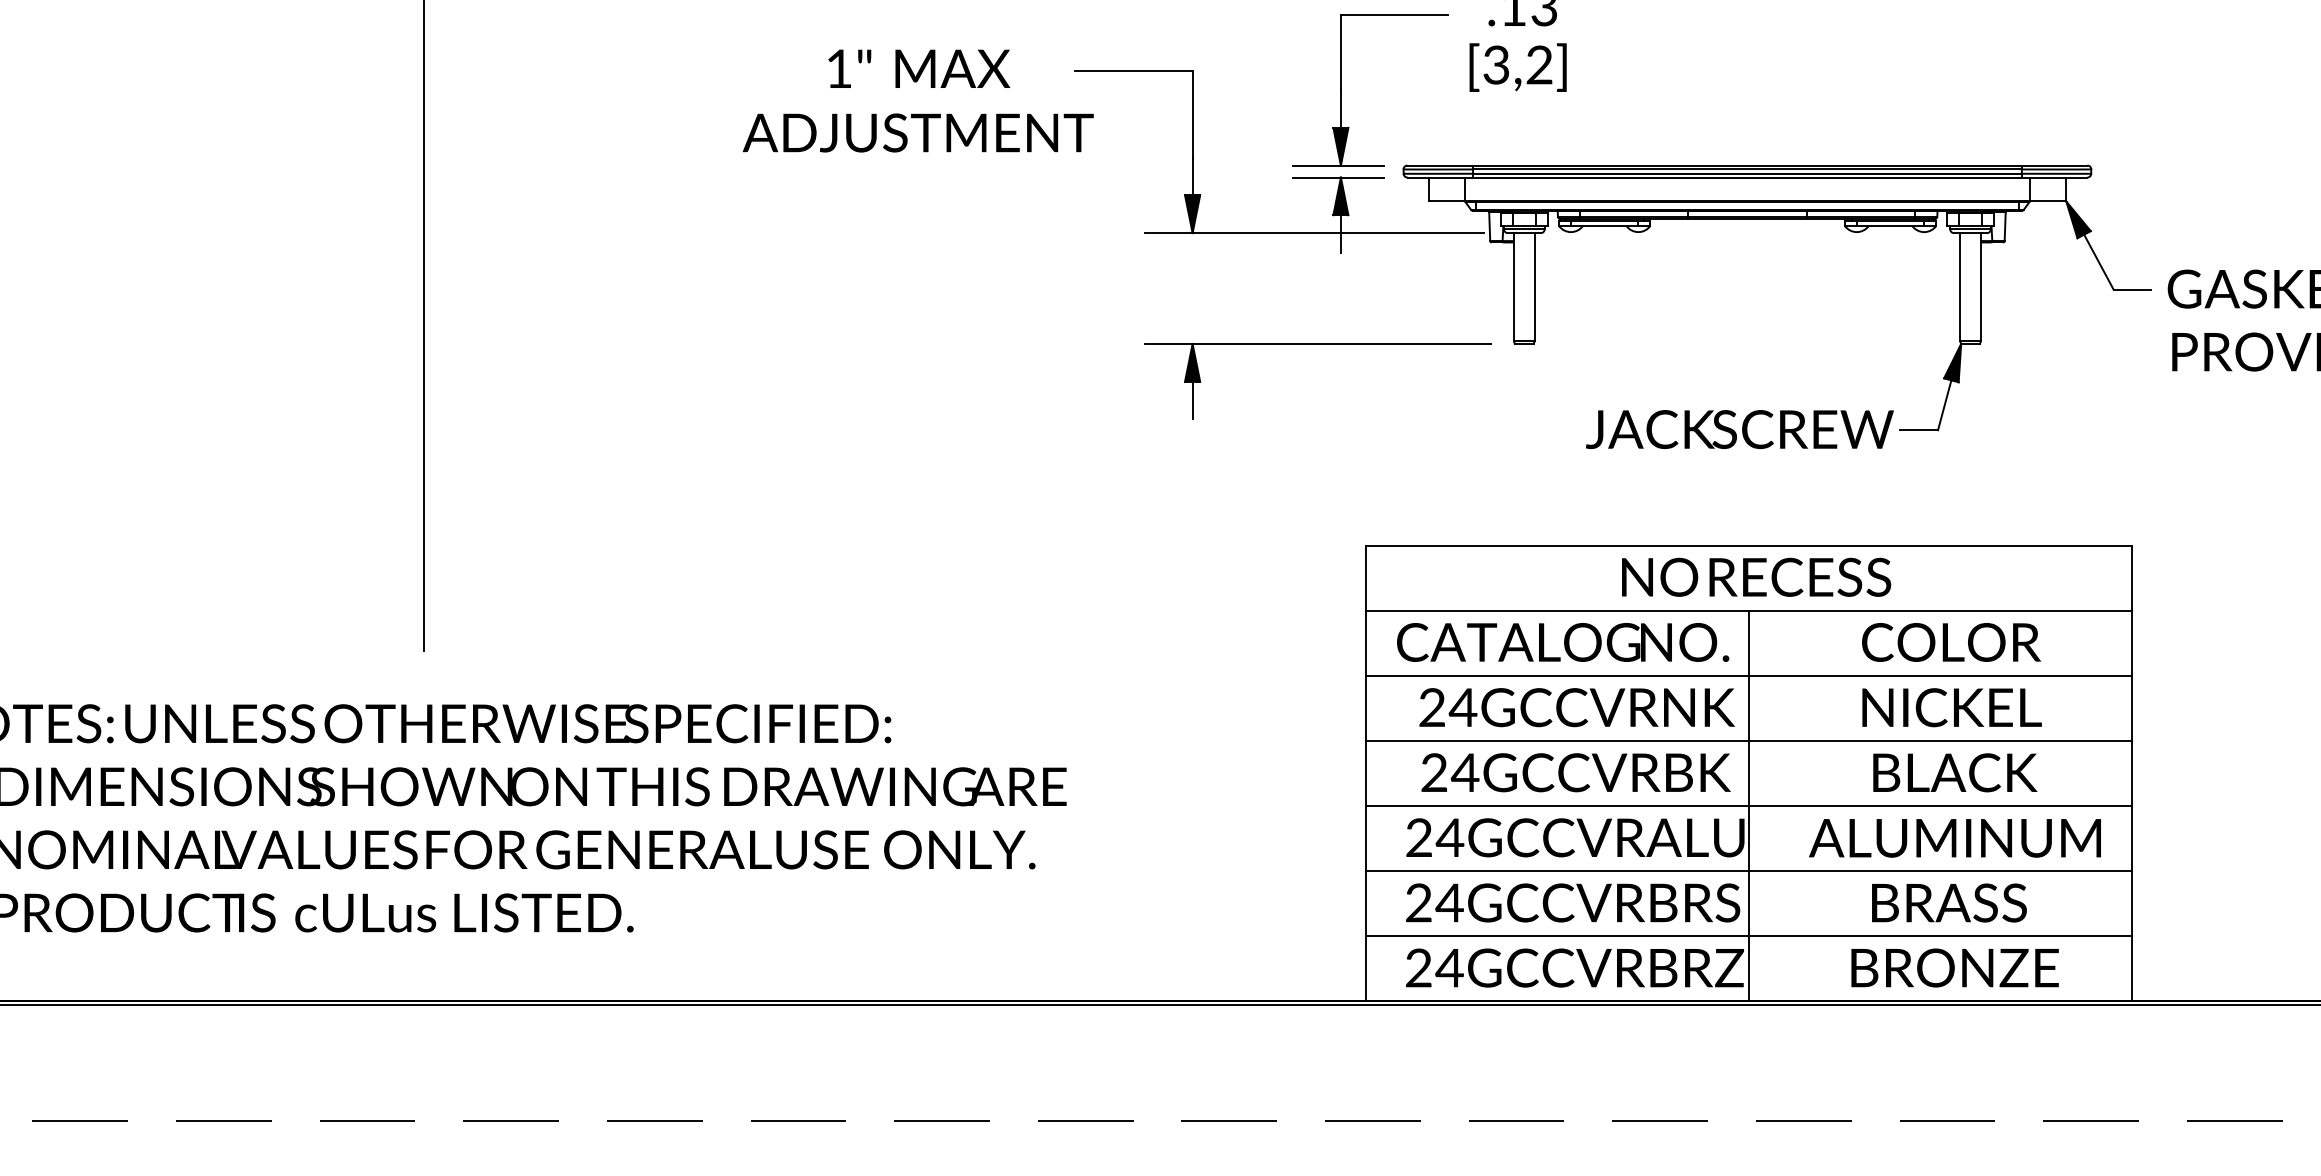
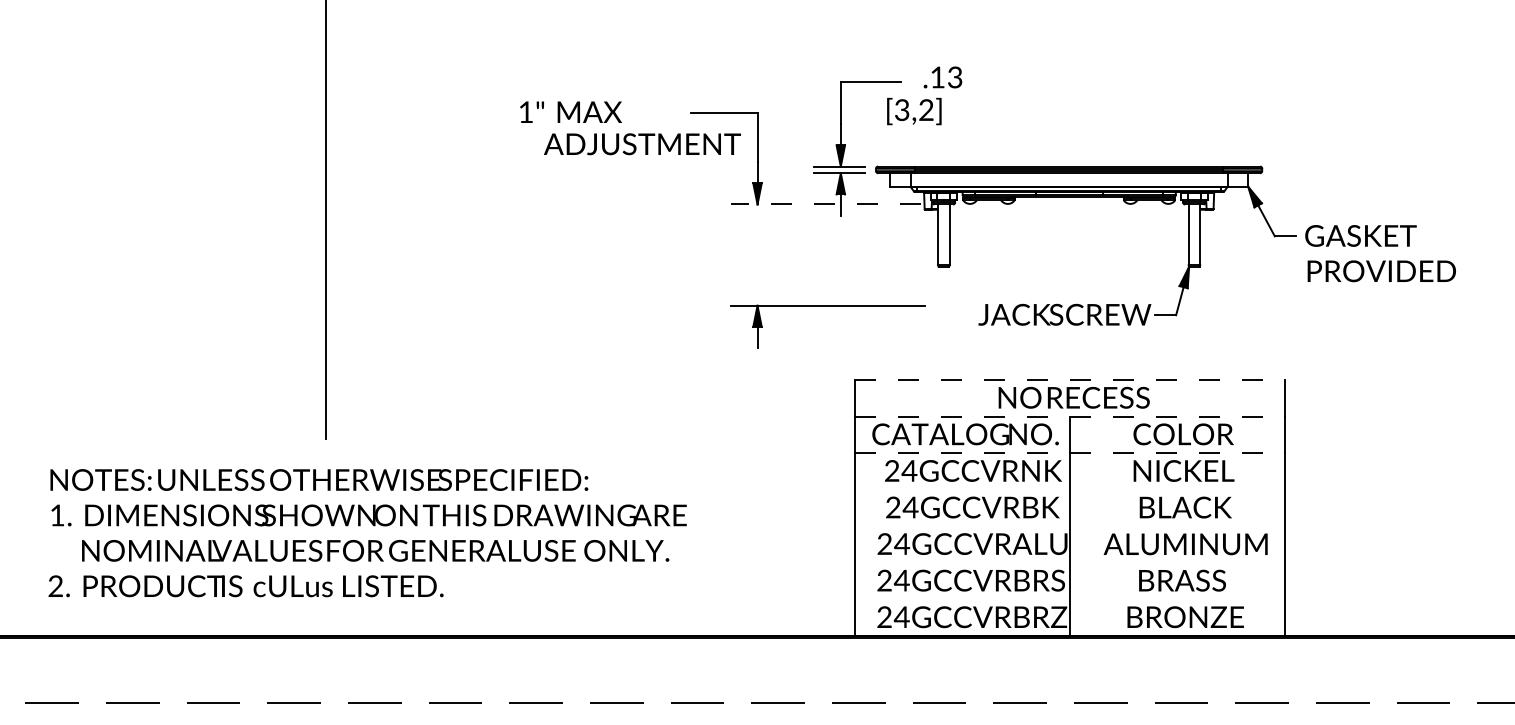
text: (918, 67) -> (570, 111), moved
text: (1518, 67) -> (914, 111), moved
text: (918, 133) -> (642, 144), moved
line: (1313, 233) -> (825, 204), solid -> dashed
part: (1317, 345) -> (827, 306), moved
line: (1749, 544) -> (1070, 379), solid -> dashed
line: (1749, 610) -> (1070, 416), solid -> dashed
line: (1749, 676) -> (1070, 453), solid -> dashed
line: (1748, 740) -> (1069, 489), removed
line: (1748, 806) -> (1069, 526), removed
line: (1748, 870) -> (1069, 562), removed
line: (1748, 936) -> (1069, 599), removed

